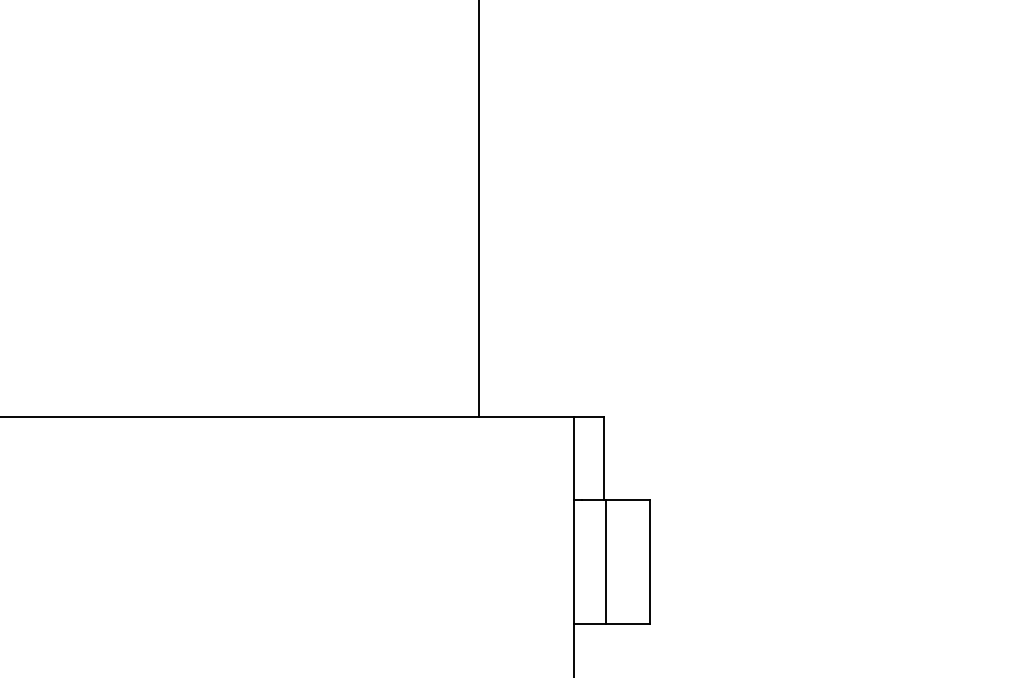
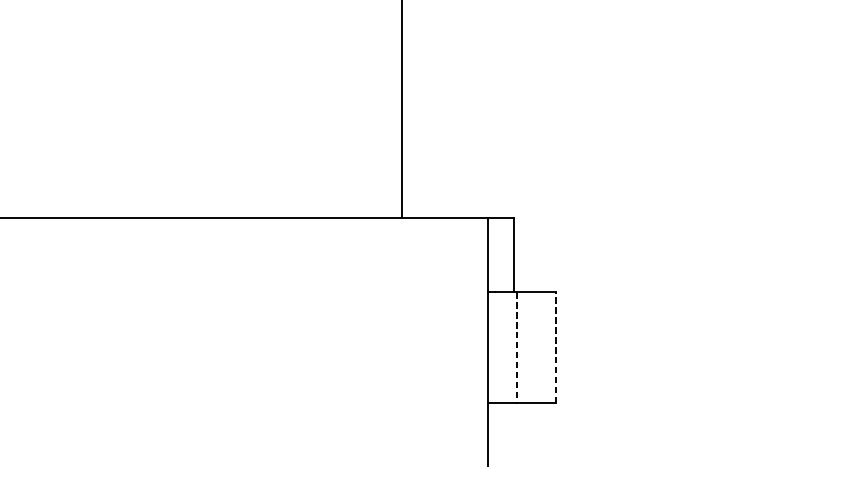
line: (650, 561) -> (556, 347), solid -> dashed
line: (606, 562) -> (516, 348), solid -> dashed

